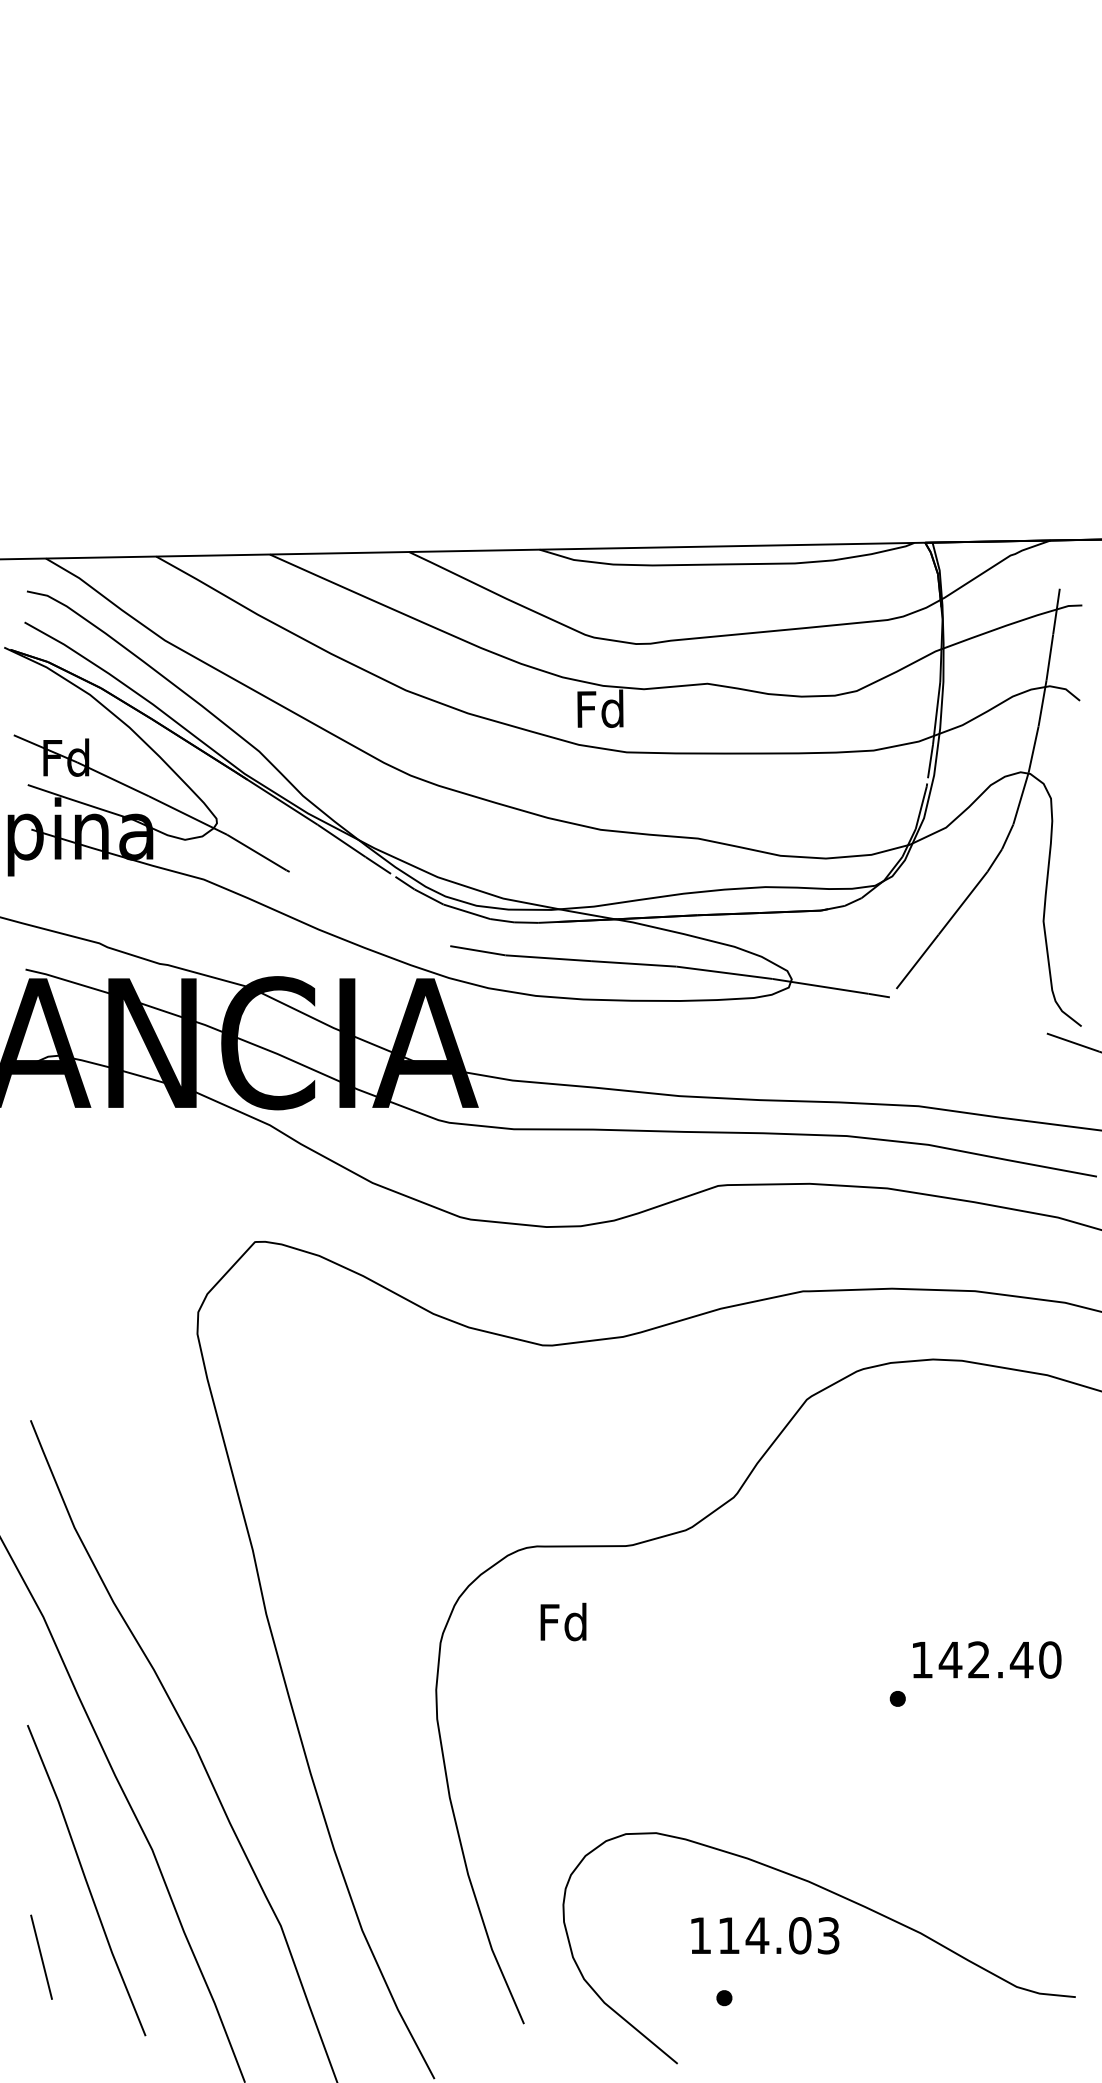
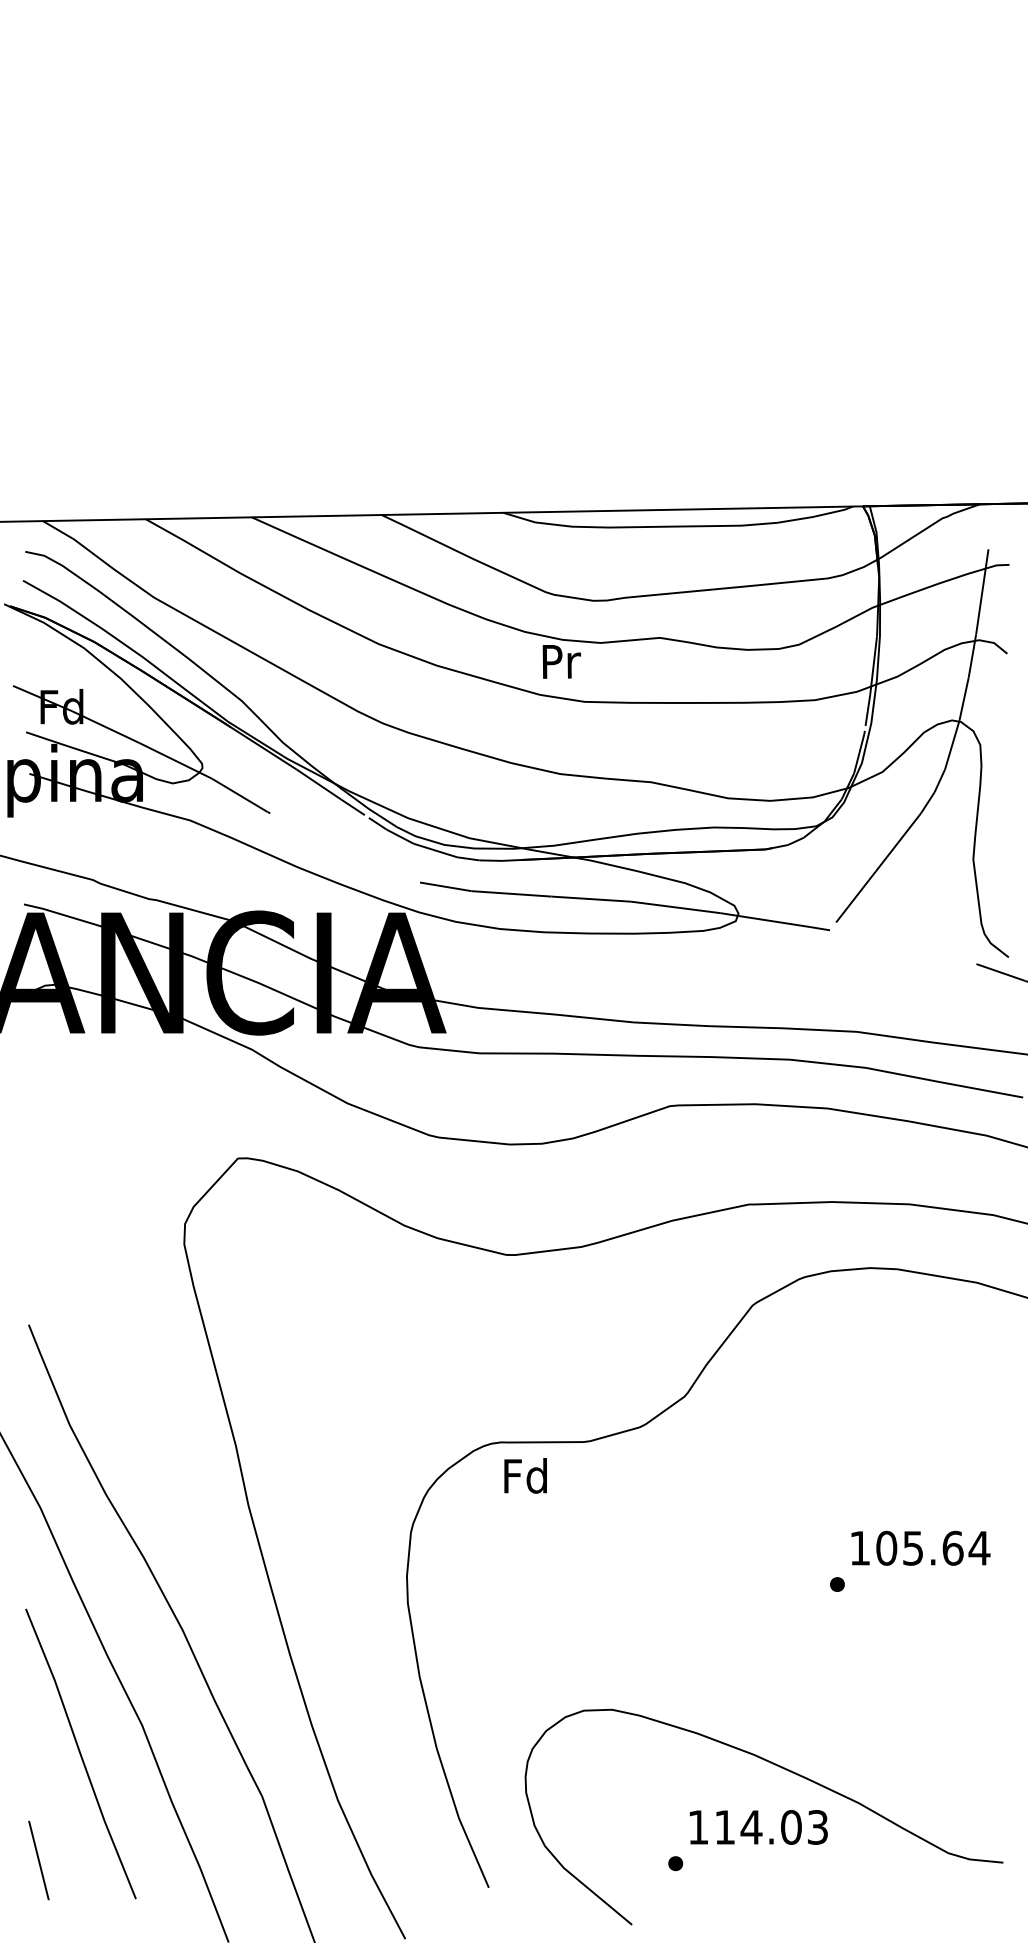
text: (599, 709) -> (559, 661), Fd -> Pr
text: (563, 1621) -> (525, 1475), moved
text: (999, 1659) -> (932, 1547), 142.40 -> 105.64
text: (764, 1935) -> (758, 1827), moved
line: (41, 1957) -> (38, 1860), moved

